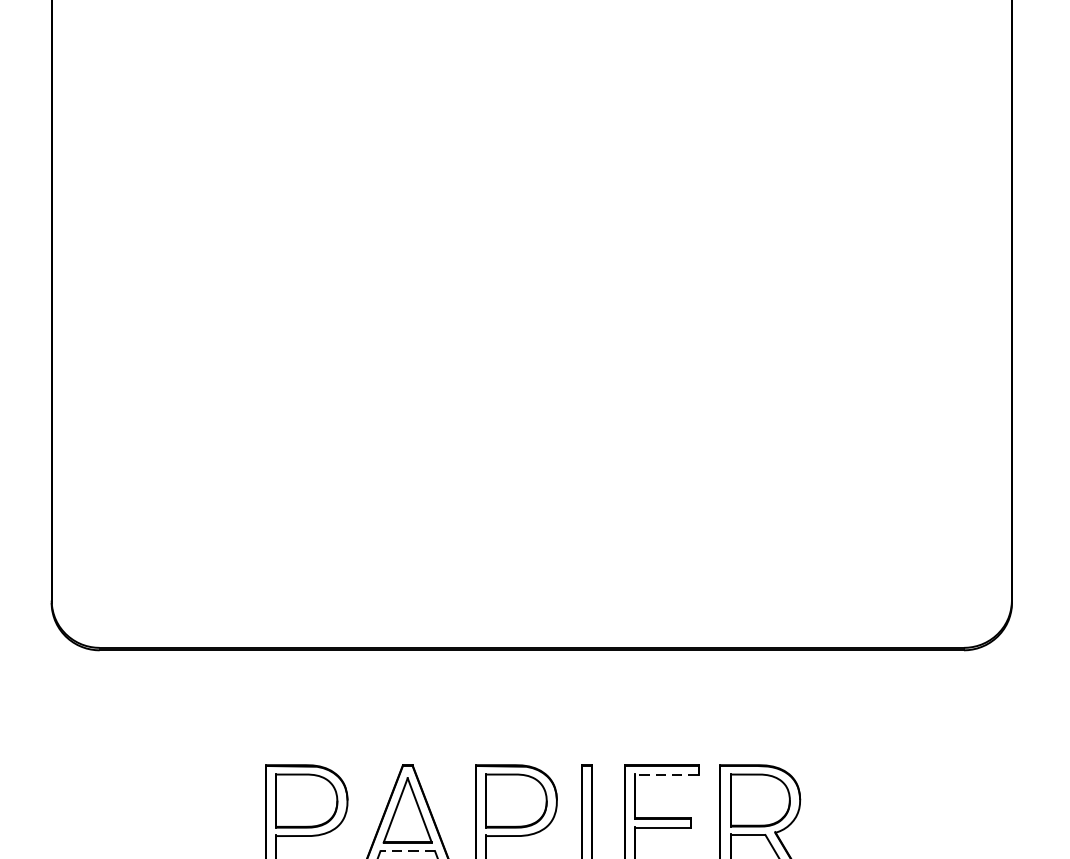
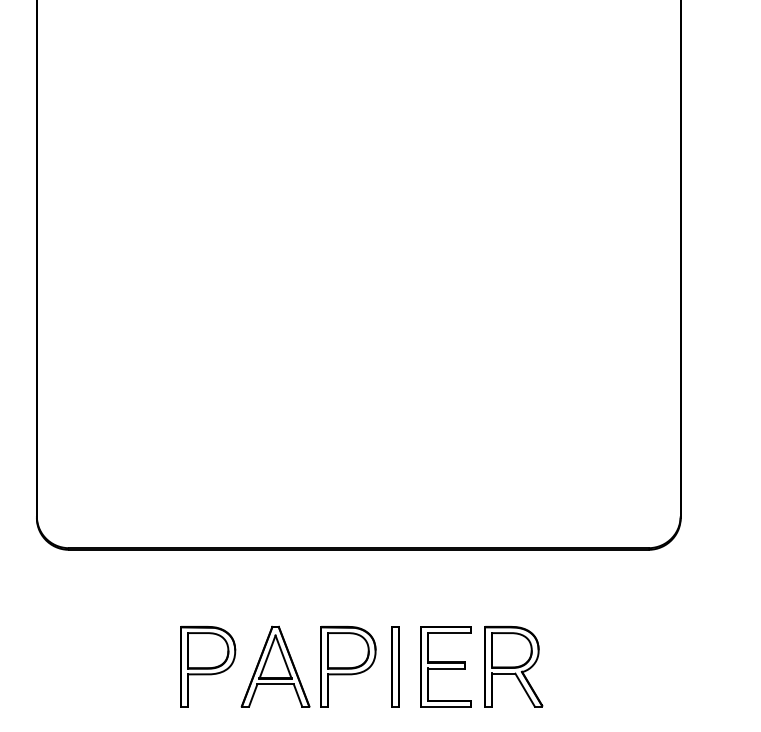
line: (667, 775) -> (449, 633), dashed -> solid
line: (407, 851) -> (275, 684), dashed -> solid

